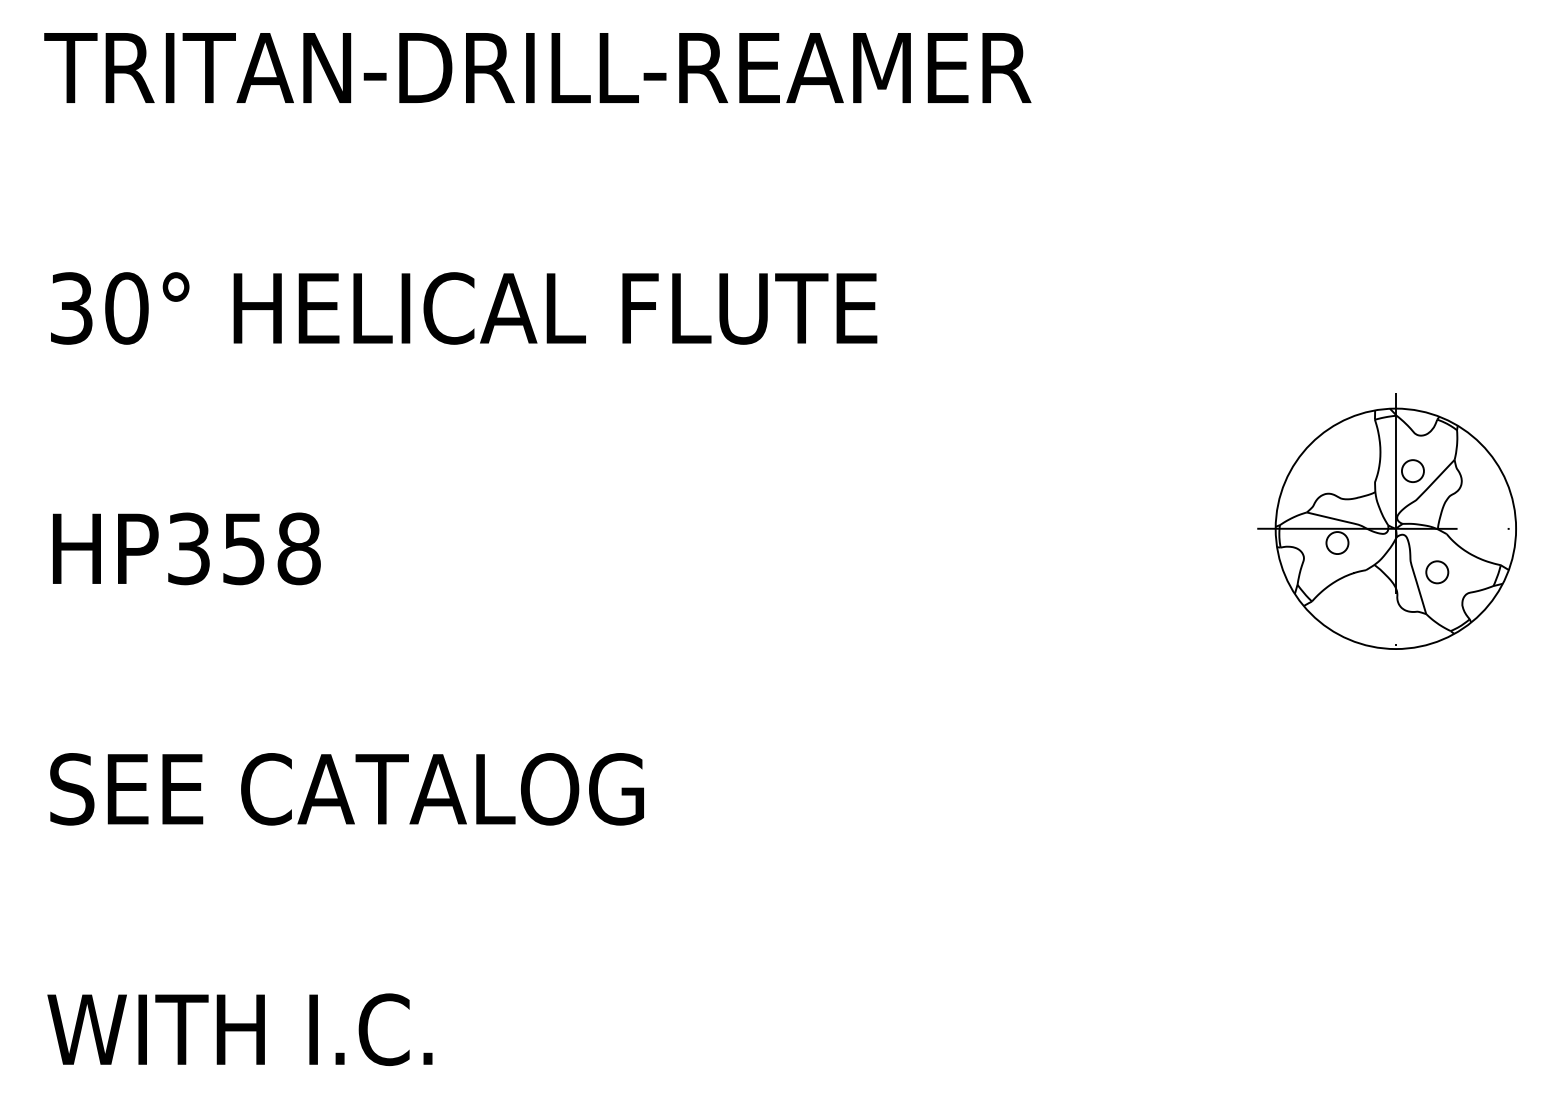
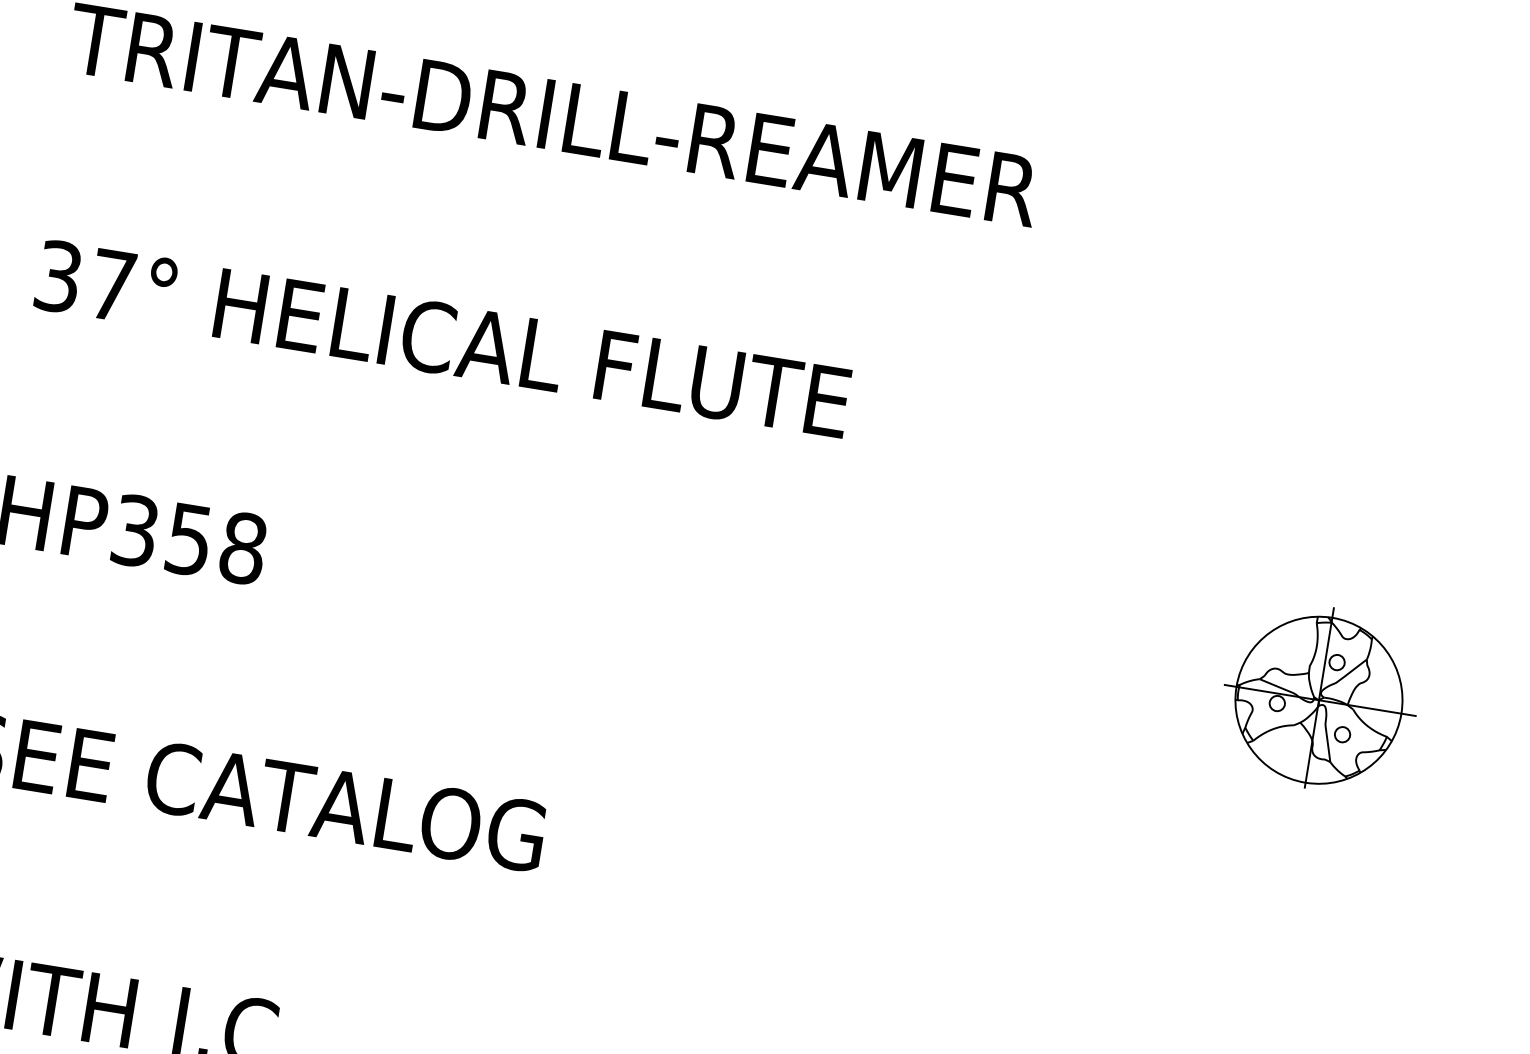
text: (126, 308) -> (112, 285), 30° -> 37°
part: (1386, 521) -> (1313, 694), size x0.7

